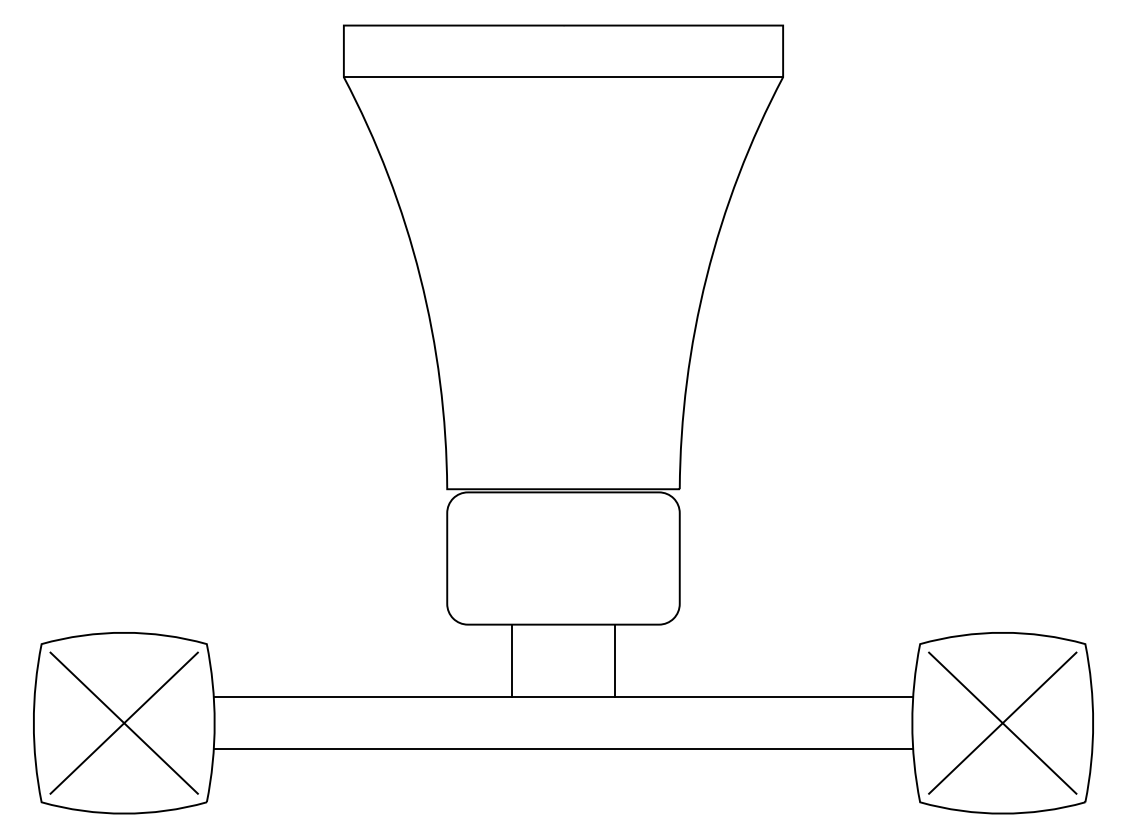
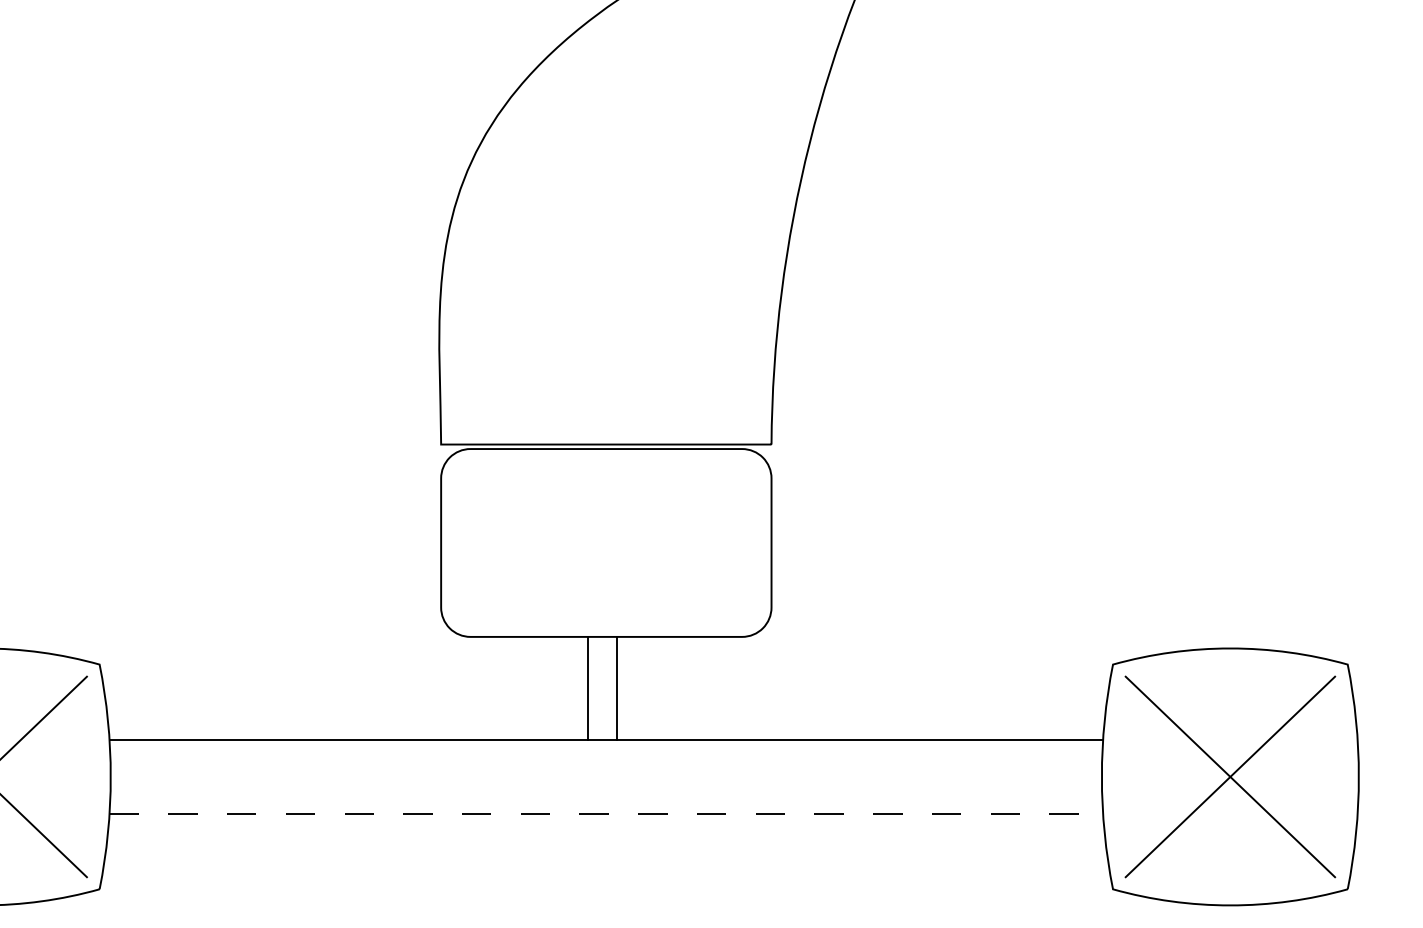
line: (511, 660) -> (587, 687), moved
line: (615, 660) -> (617, 687), moved
line: (563, 749) -> (606, 814), solid -> dashed

